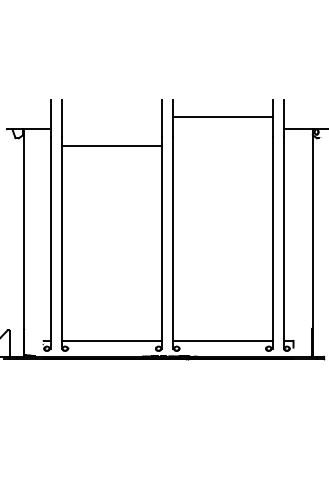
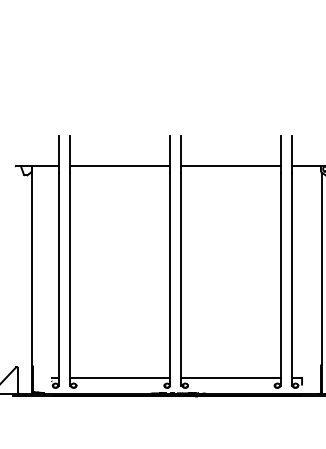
line: (222, 117) -> (231, 166), moved
line: (111, 146) -> (120, 166), moved

